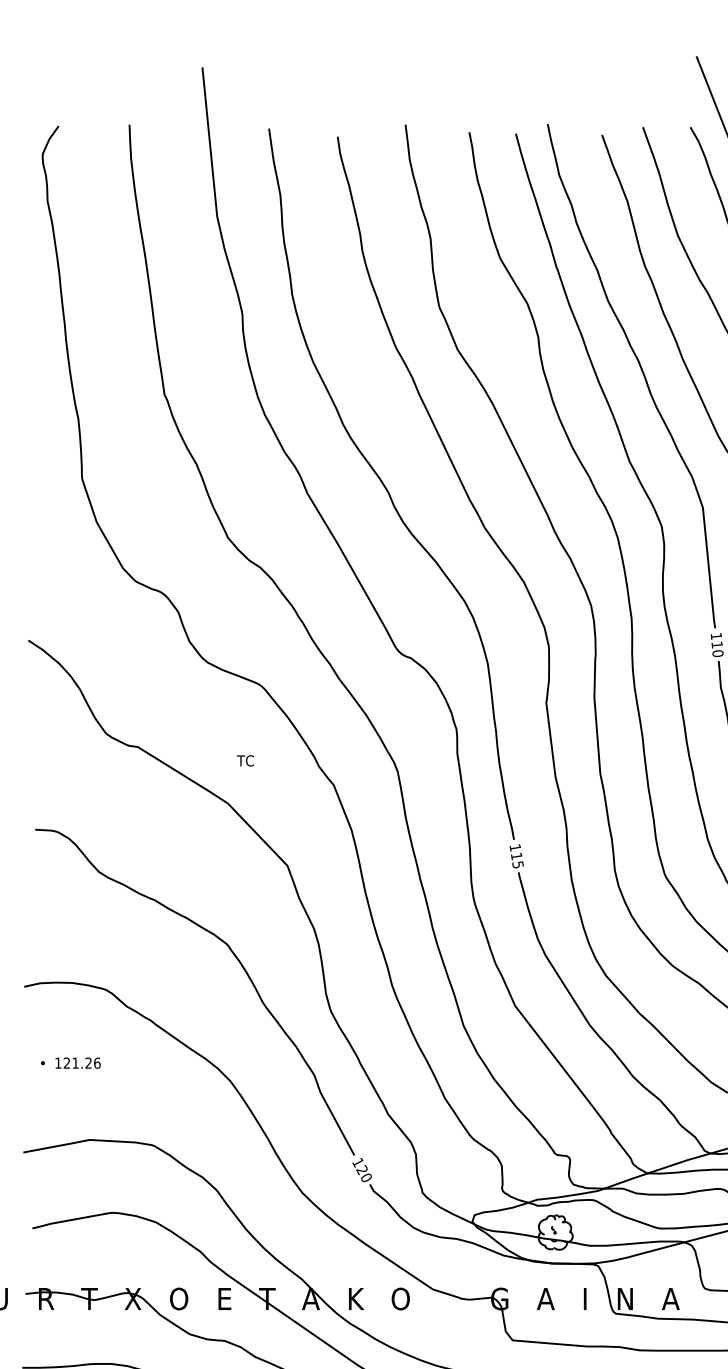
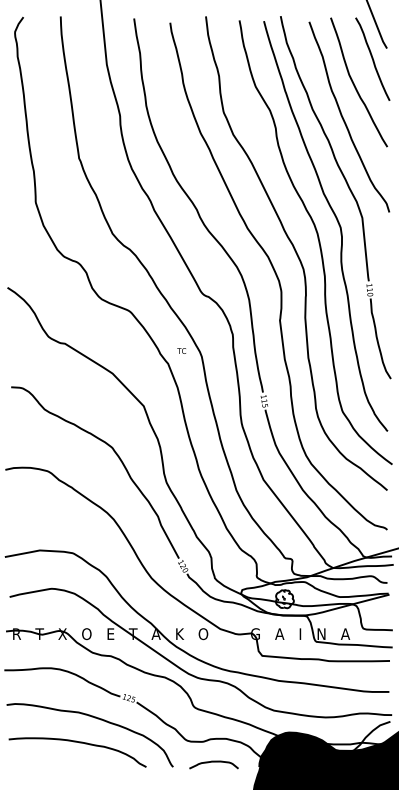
text: (245, 759) -> (181, 350), moved
part: (70, 1062) -> (29, 509), removed

